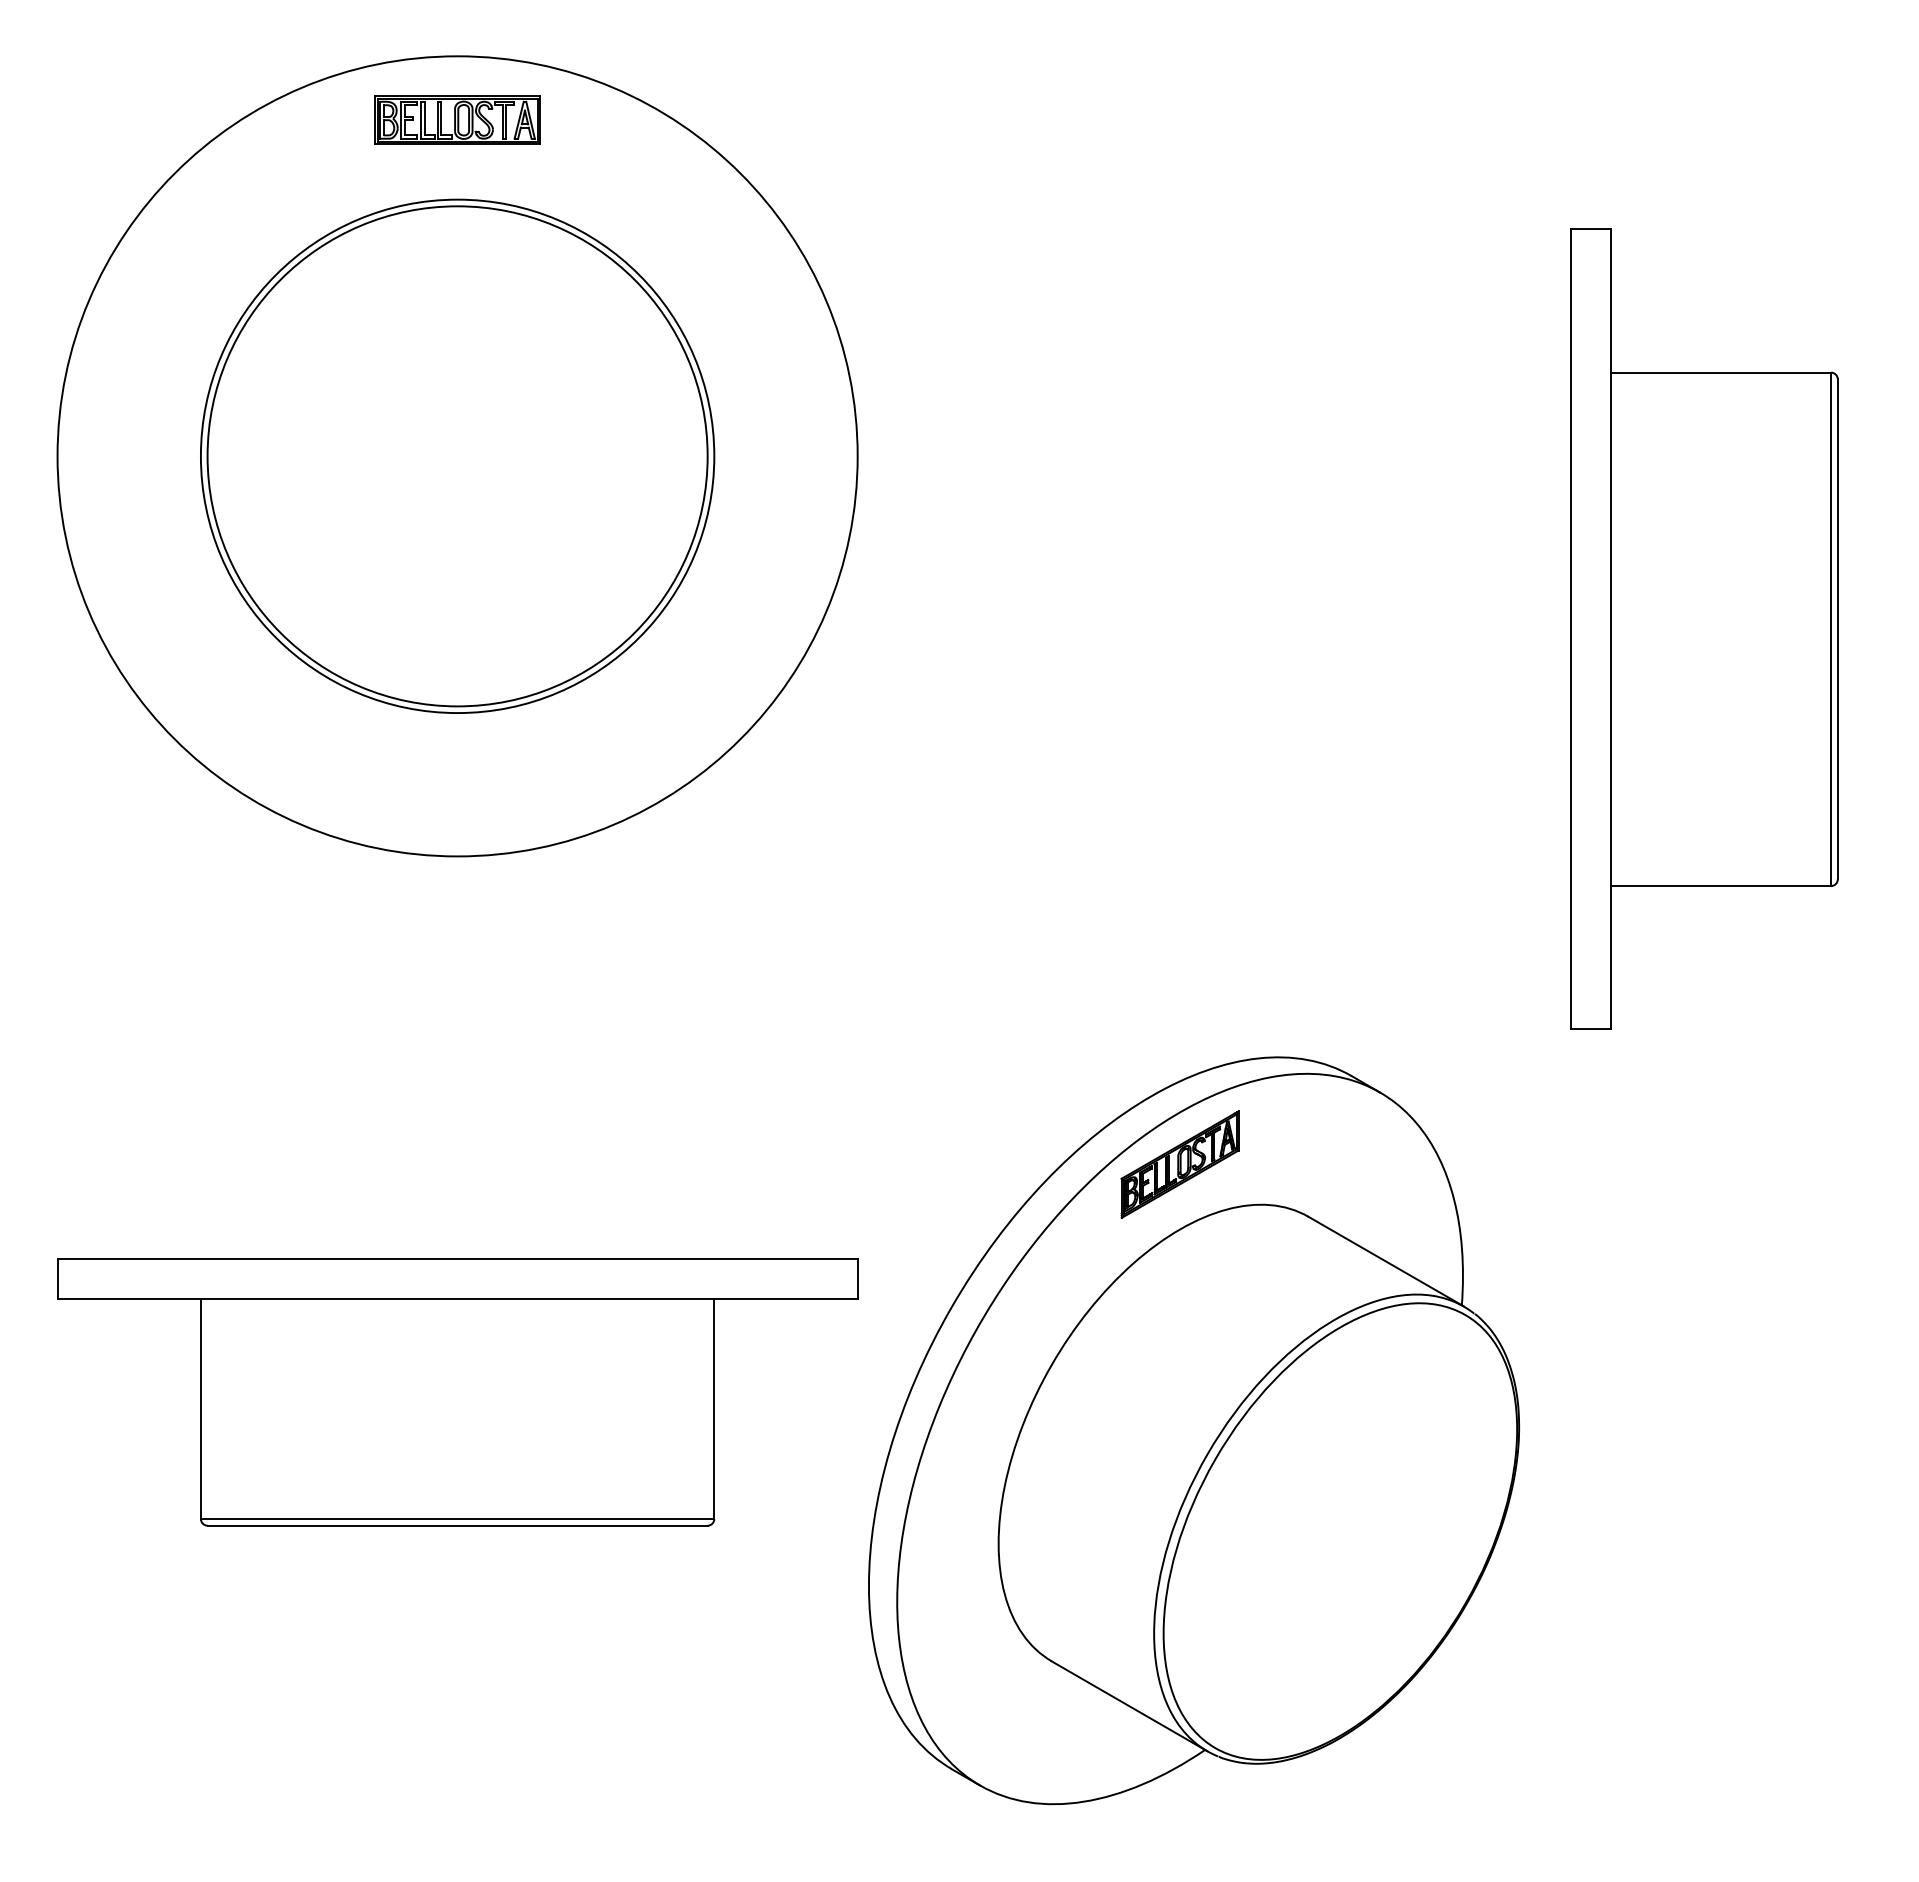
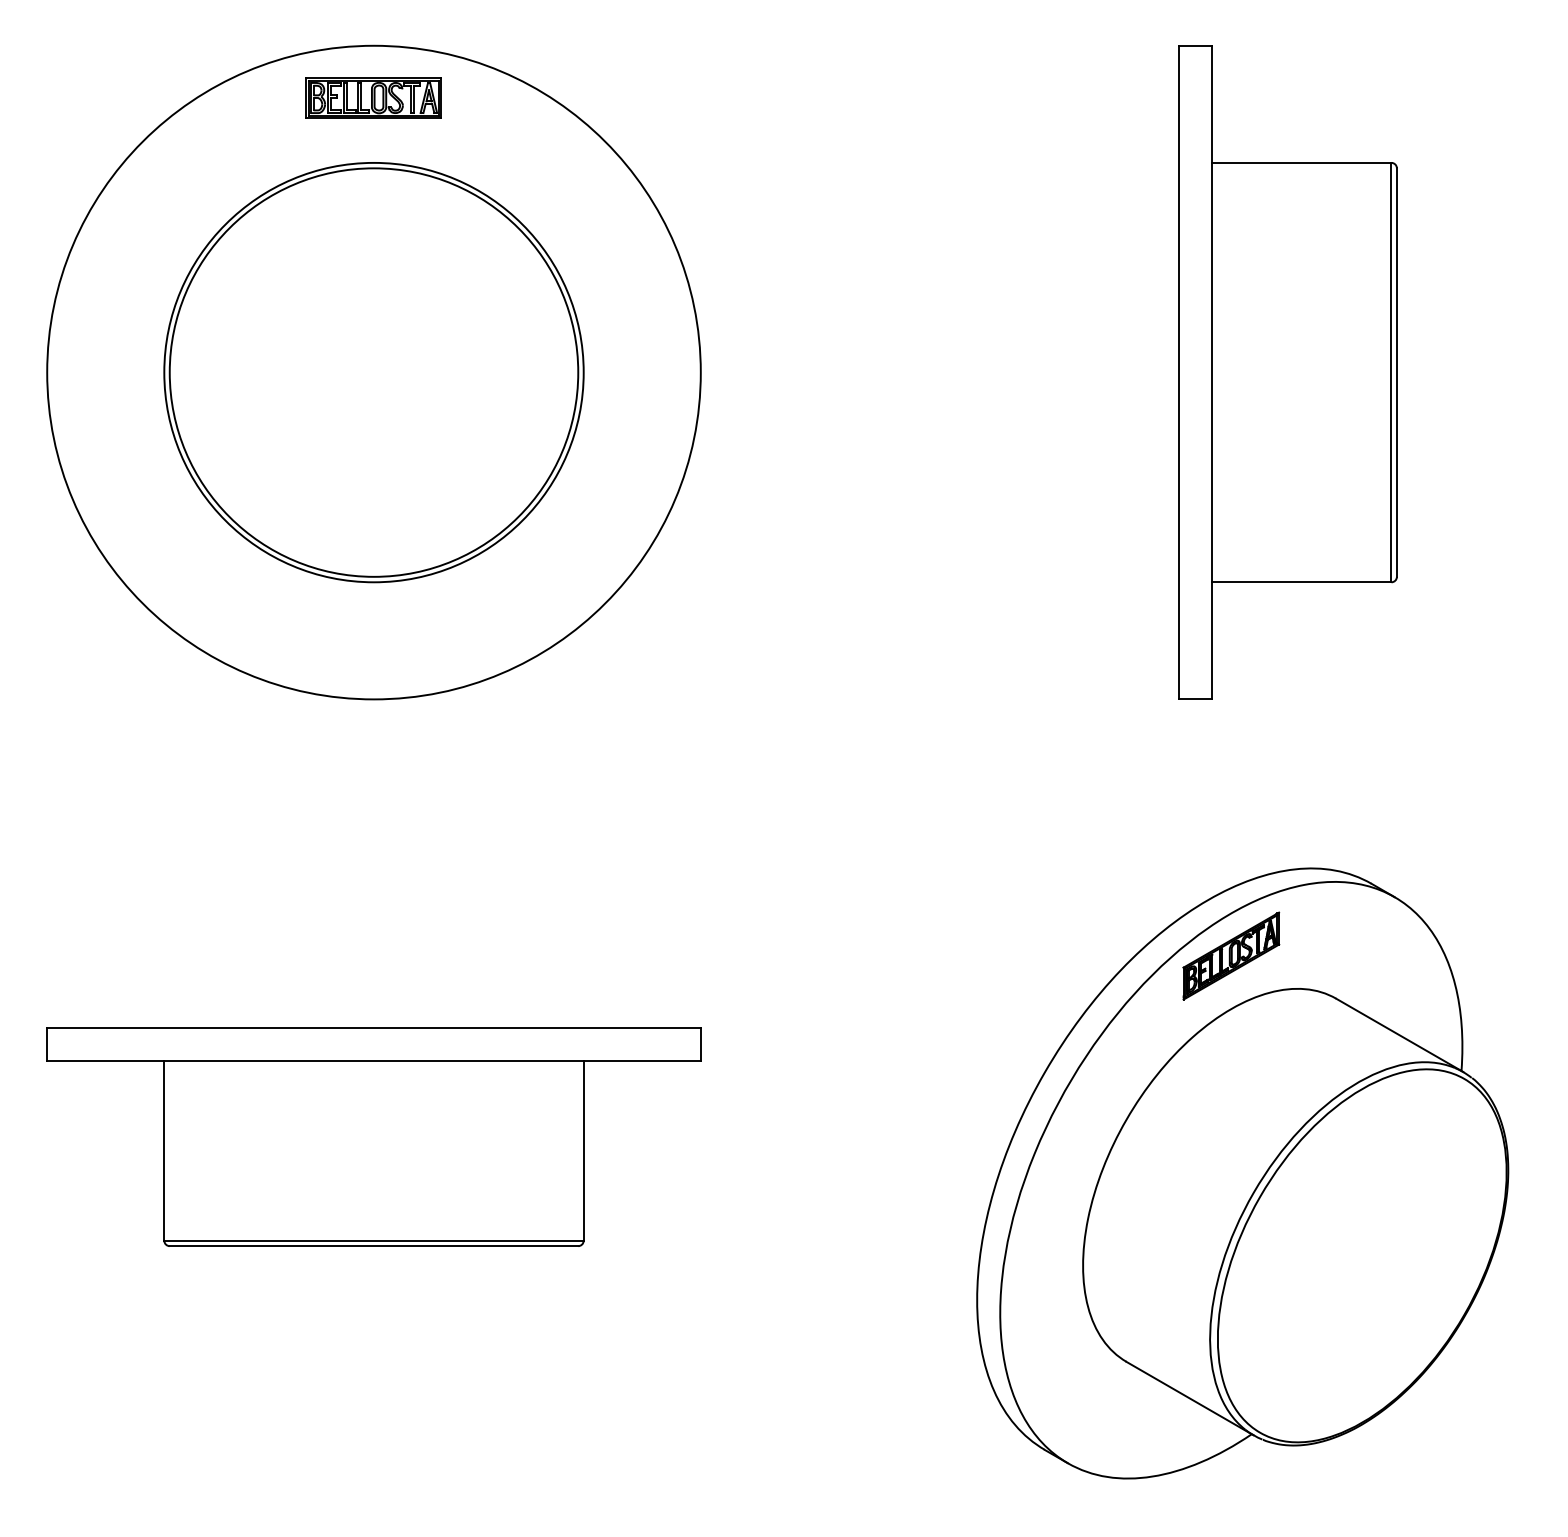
part: (1704, 628) -> (1288, 371), moved
part: (1193, 1430) -> (1242, 1173), moved

